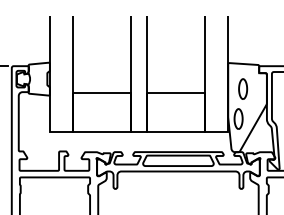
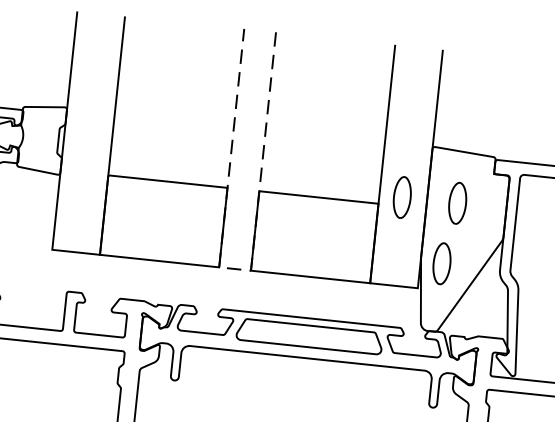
part: (216, 88) -> (403, 196), added
line: (139, 132) -> (235, 269), solid -> dashed

